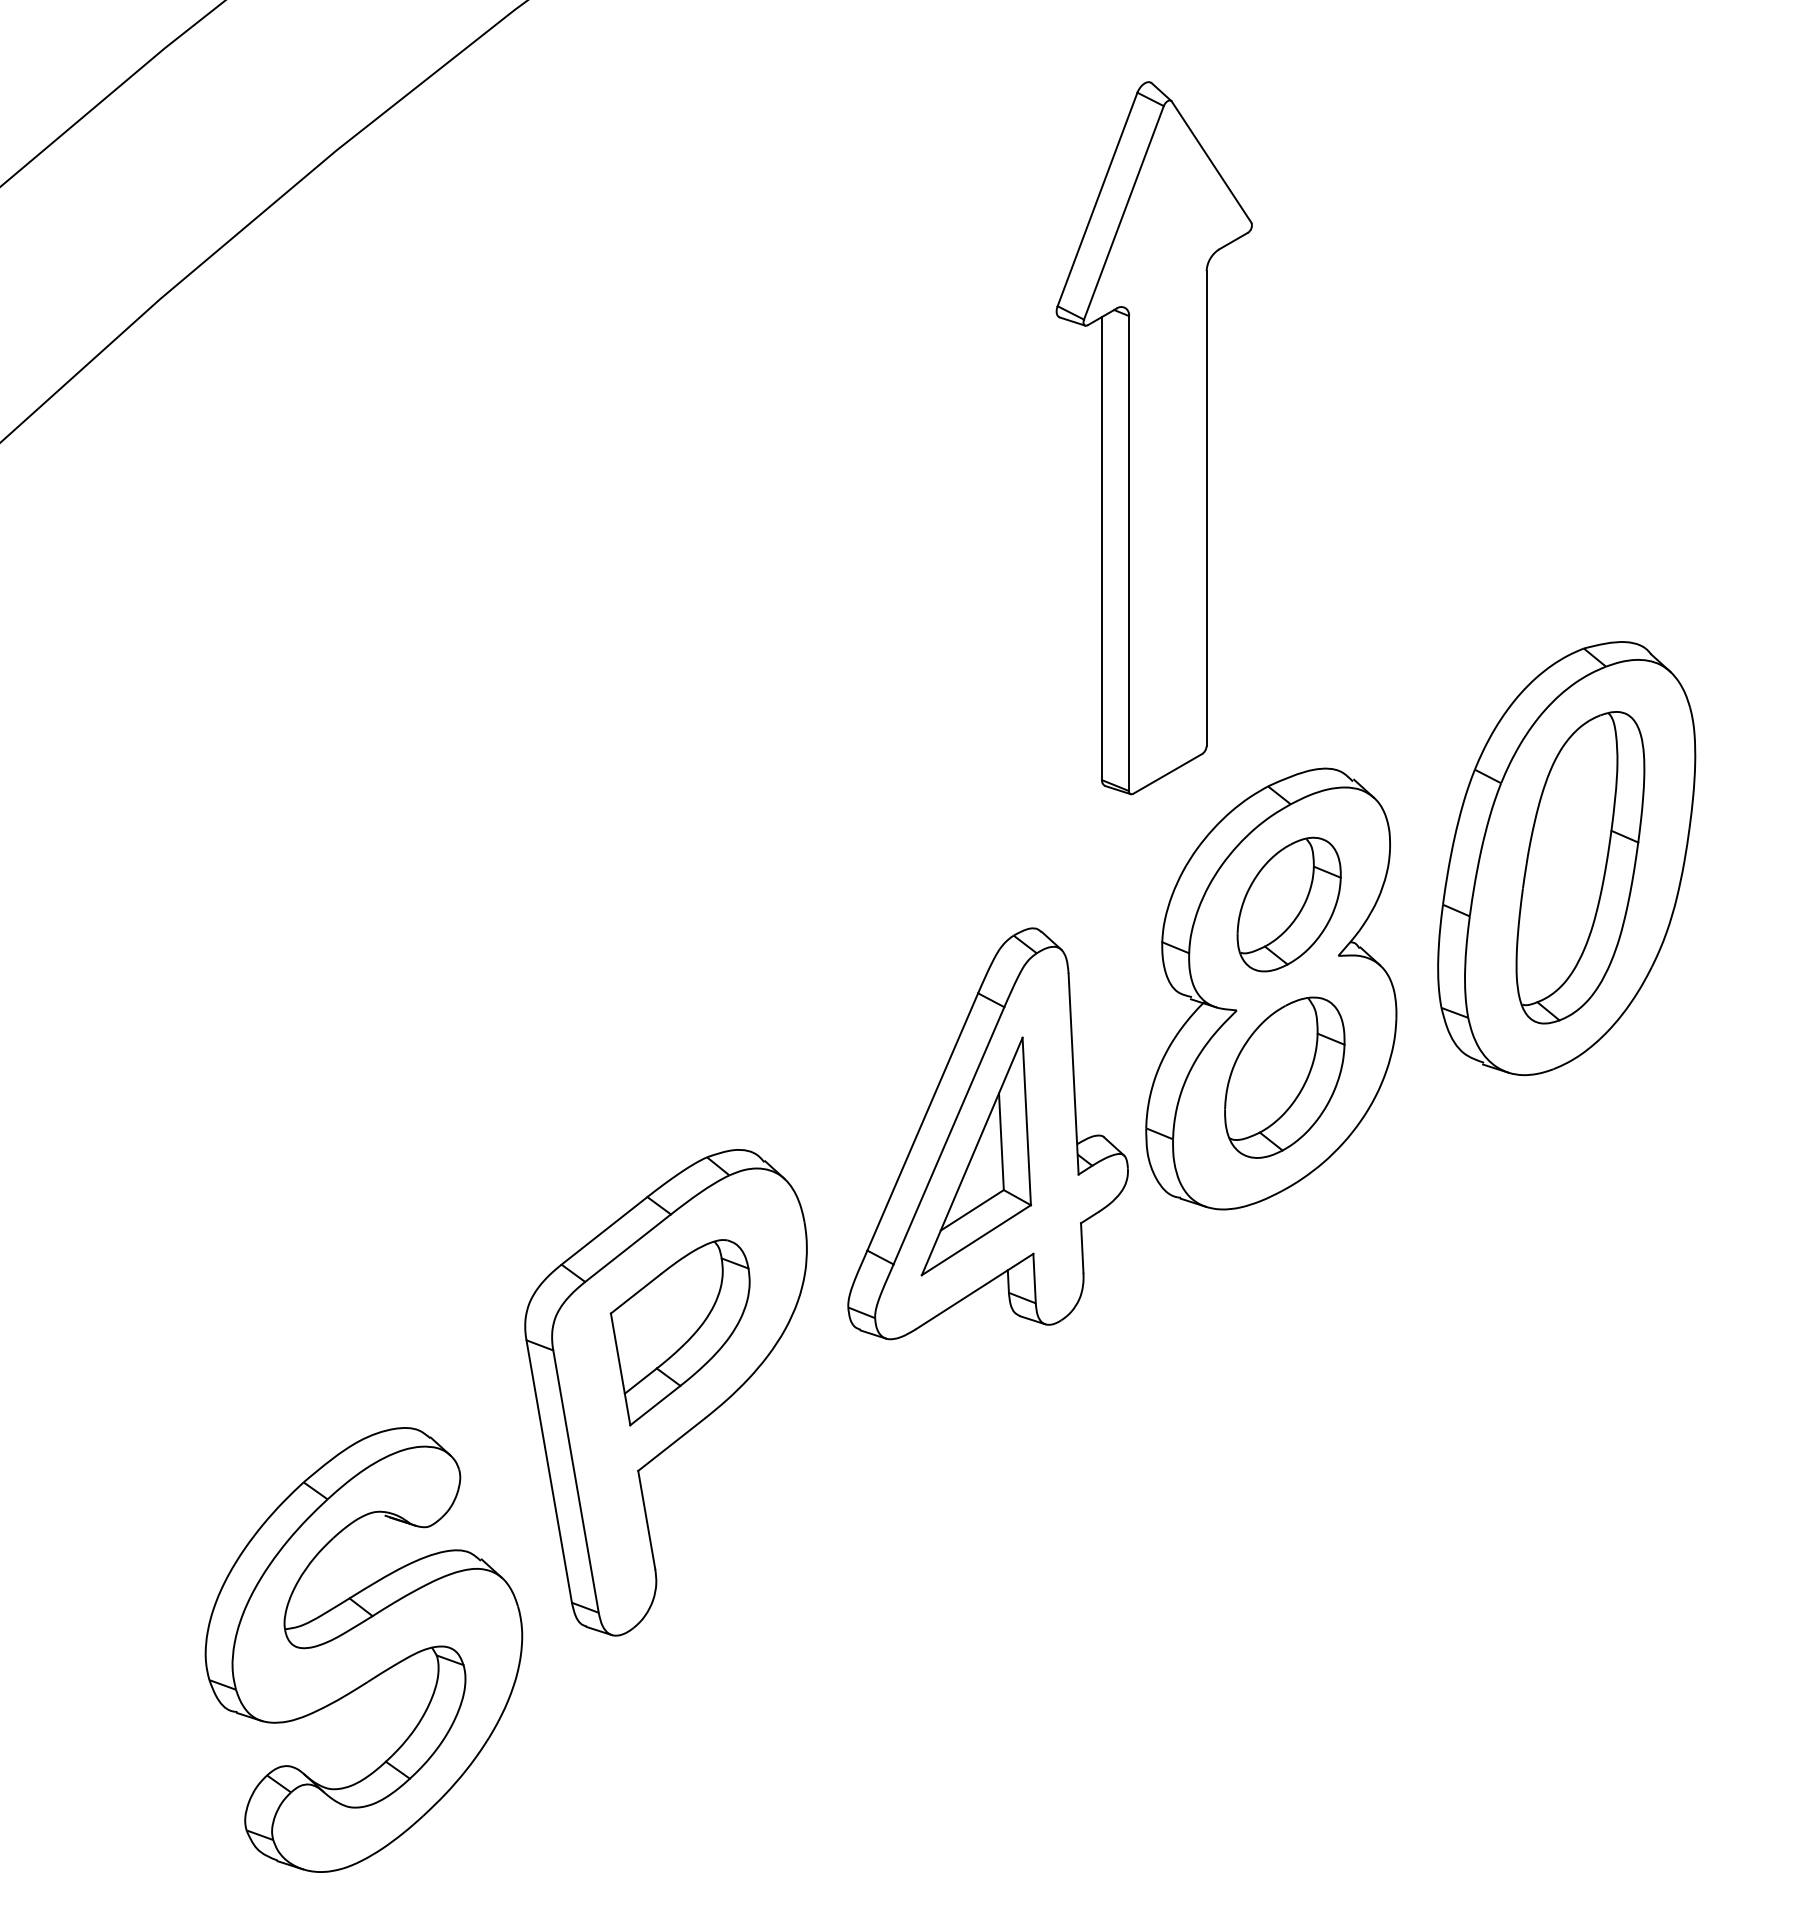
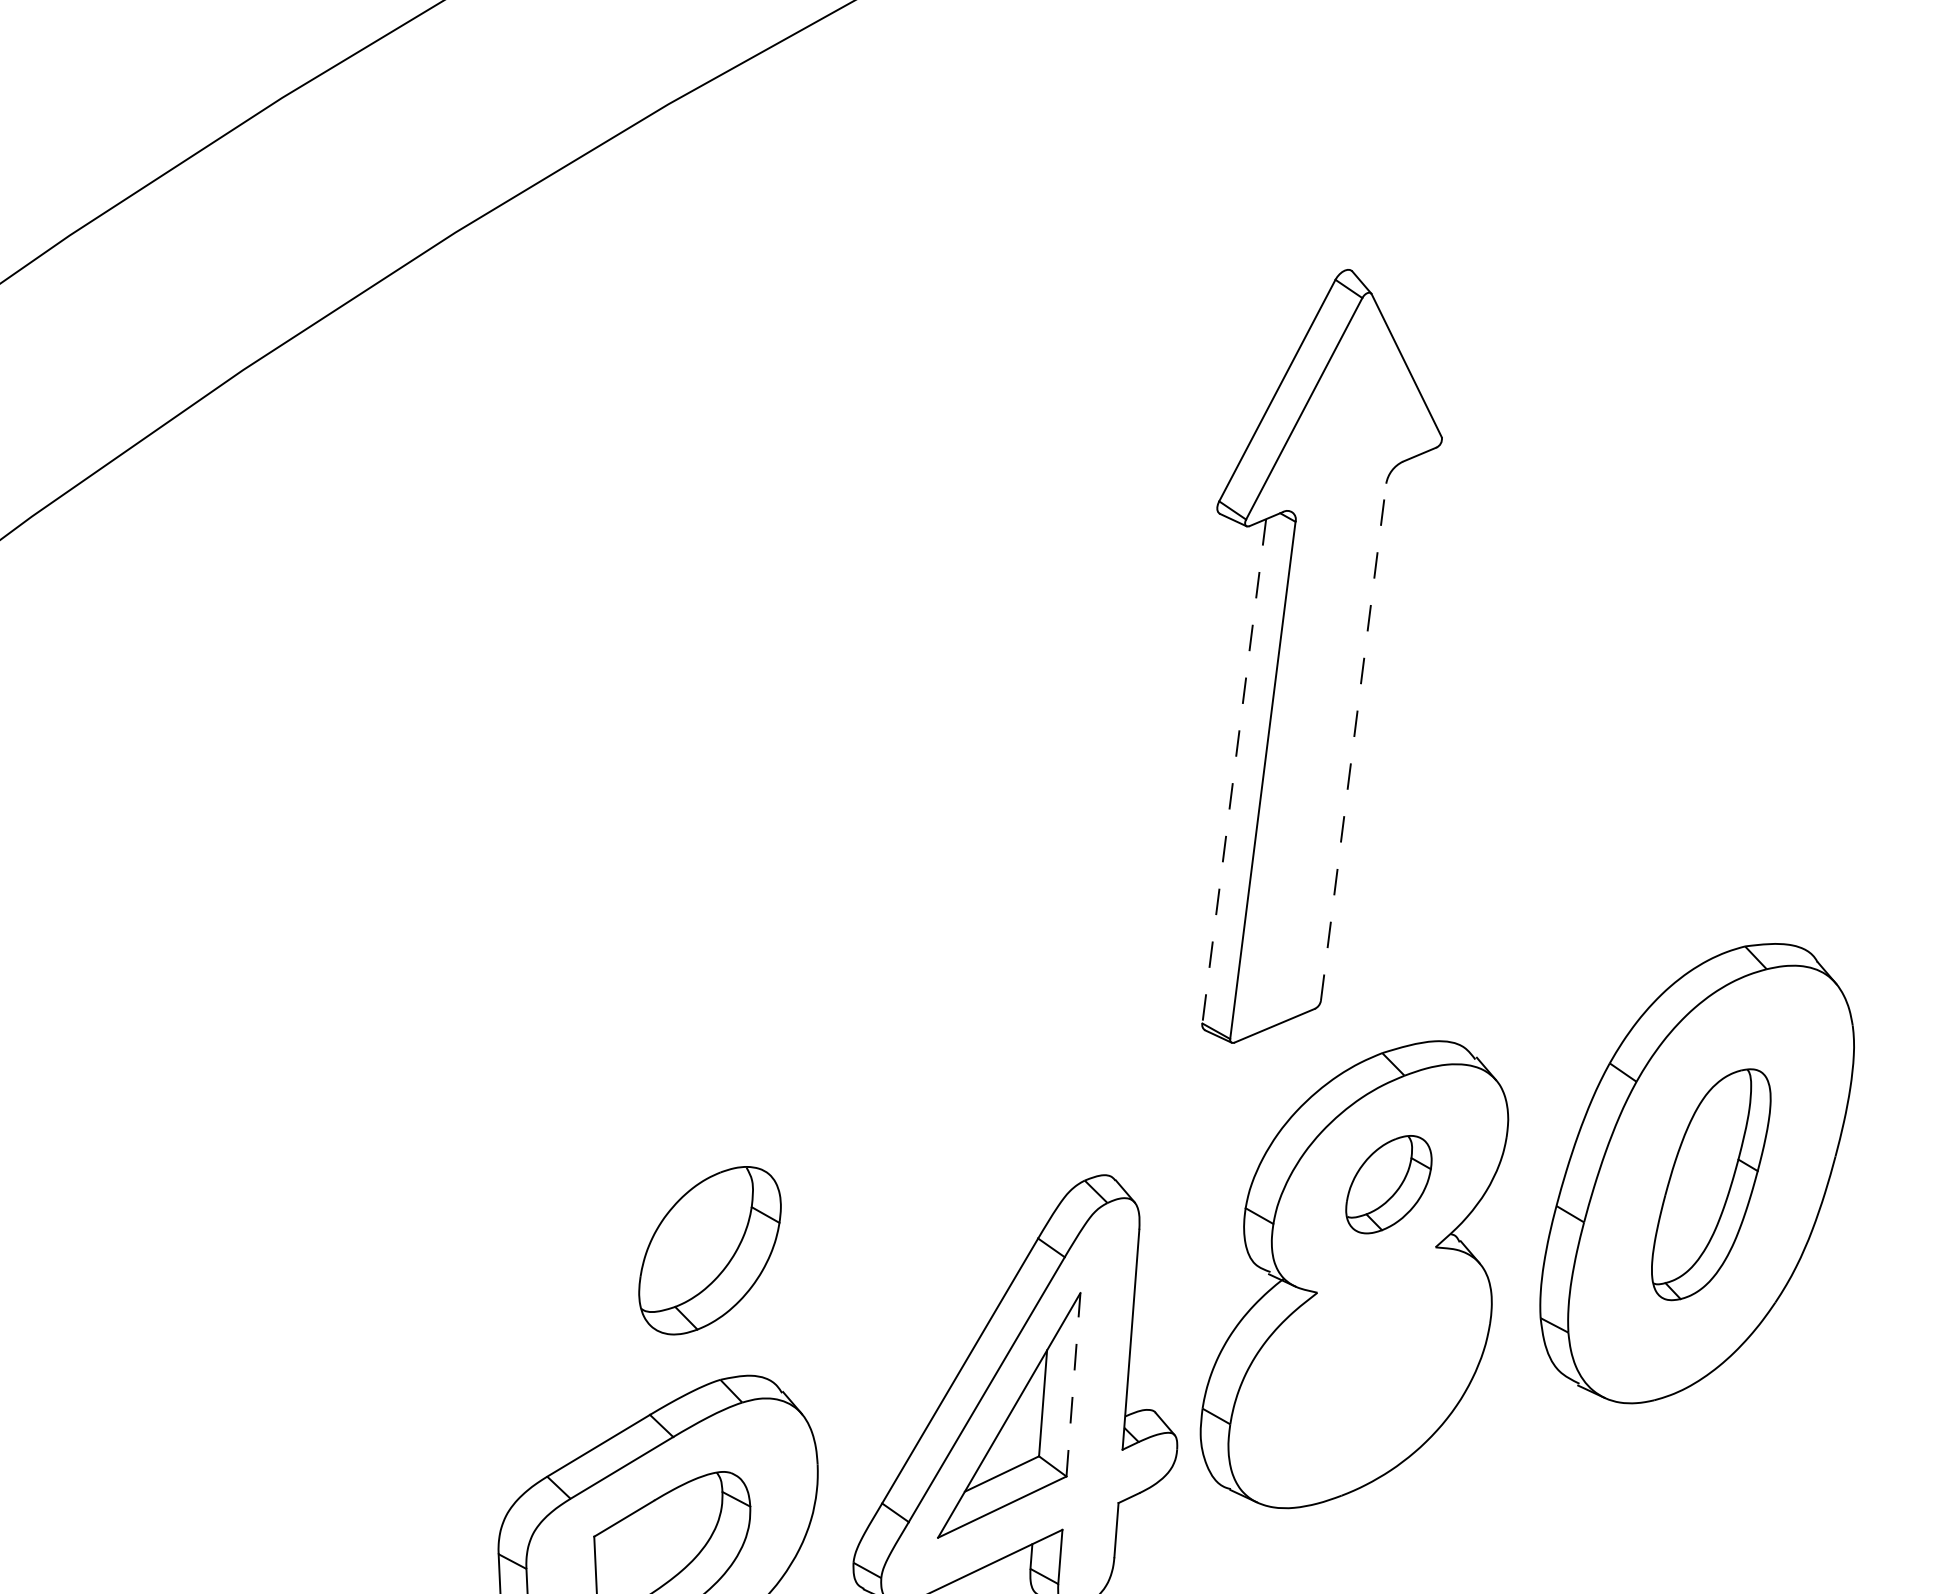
line: (1206, 508) -> (1353, 742), solid -> dashed
line: (1102, 548) -> (1234, 771), solid -> dashed
part: (1580, 867) -> (1711, 1184), size x0.7
part: (1288, 904) -> (1388, 1184), size x0.7
part: (1284, 1077) -> (709, 1250), moved
line: (1026, 1121) -> (1073, 1384), solid -> dashed

